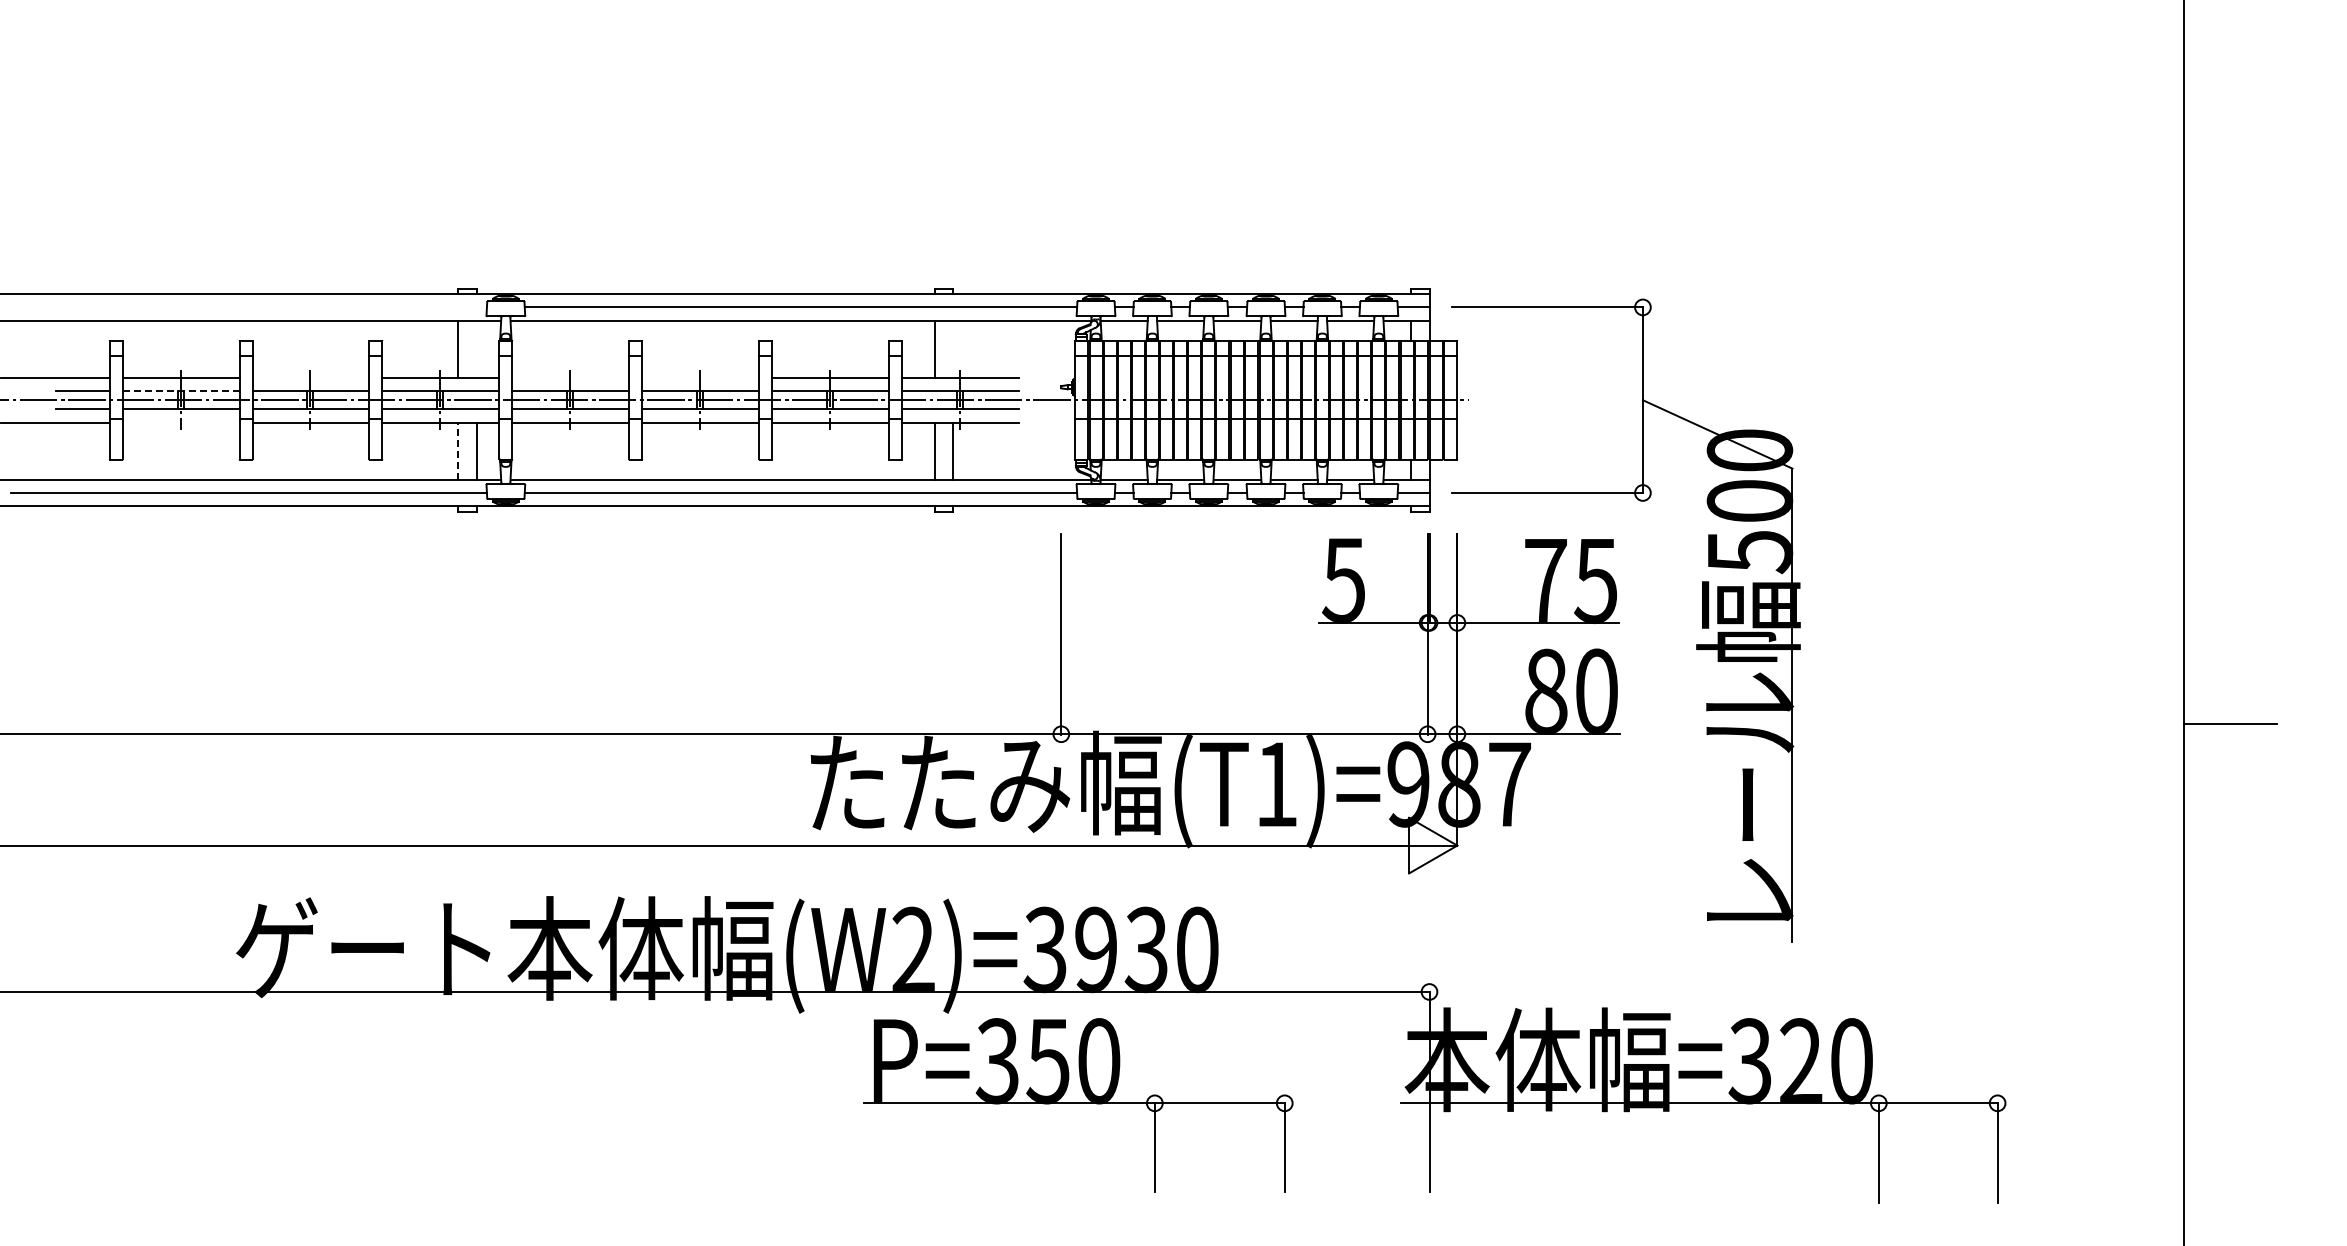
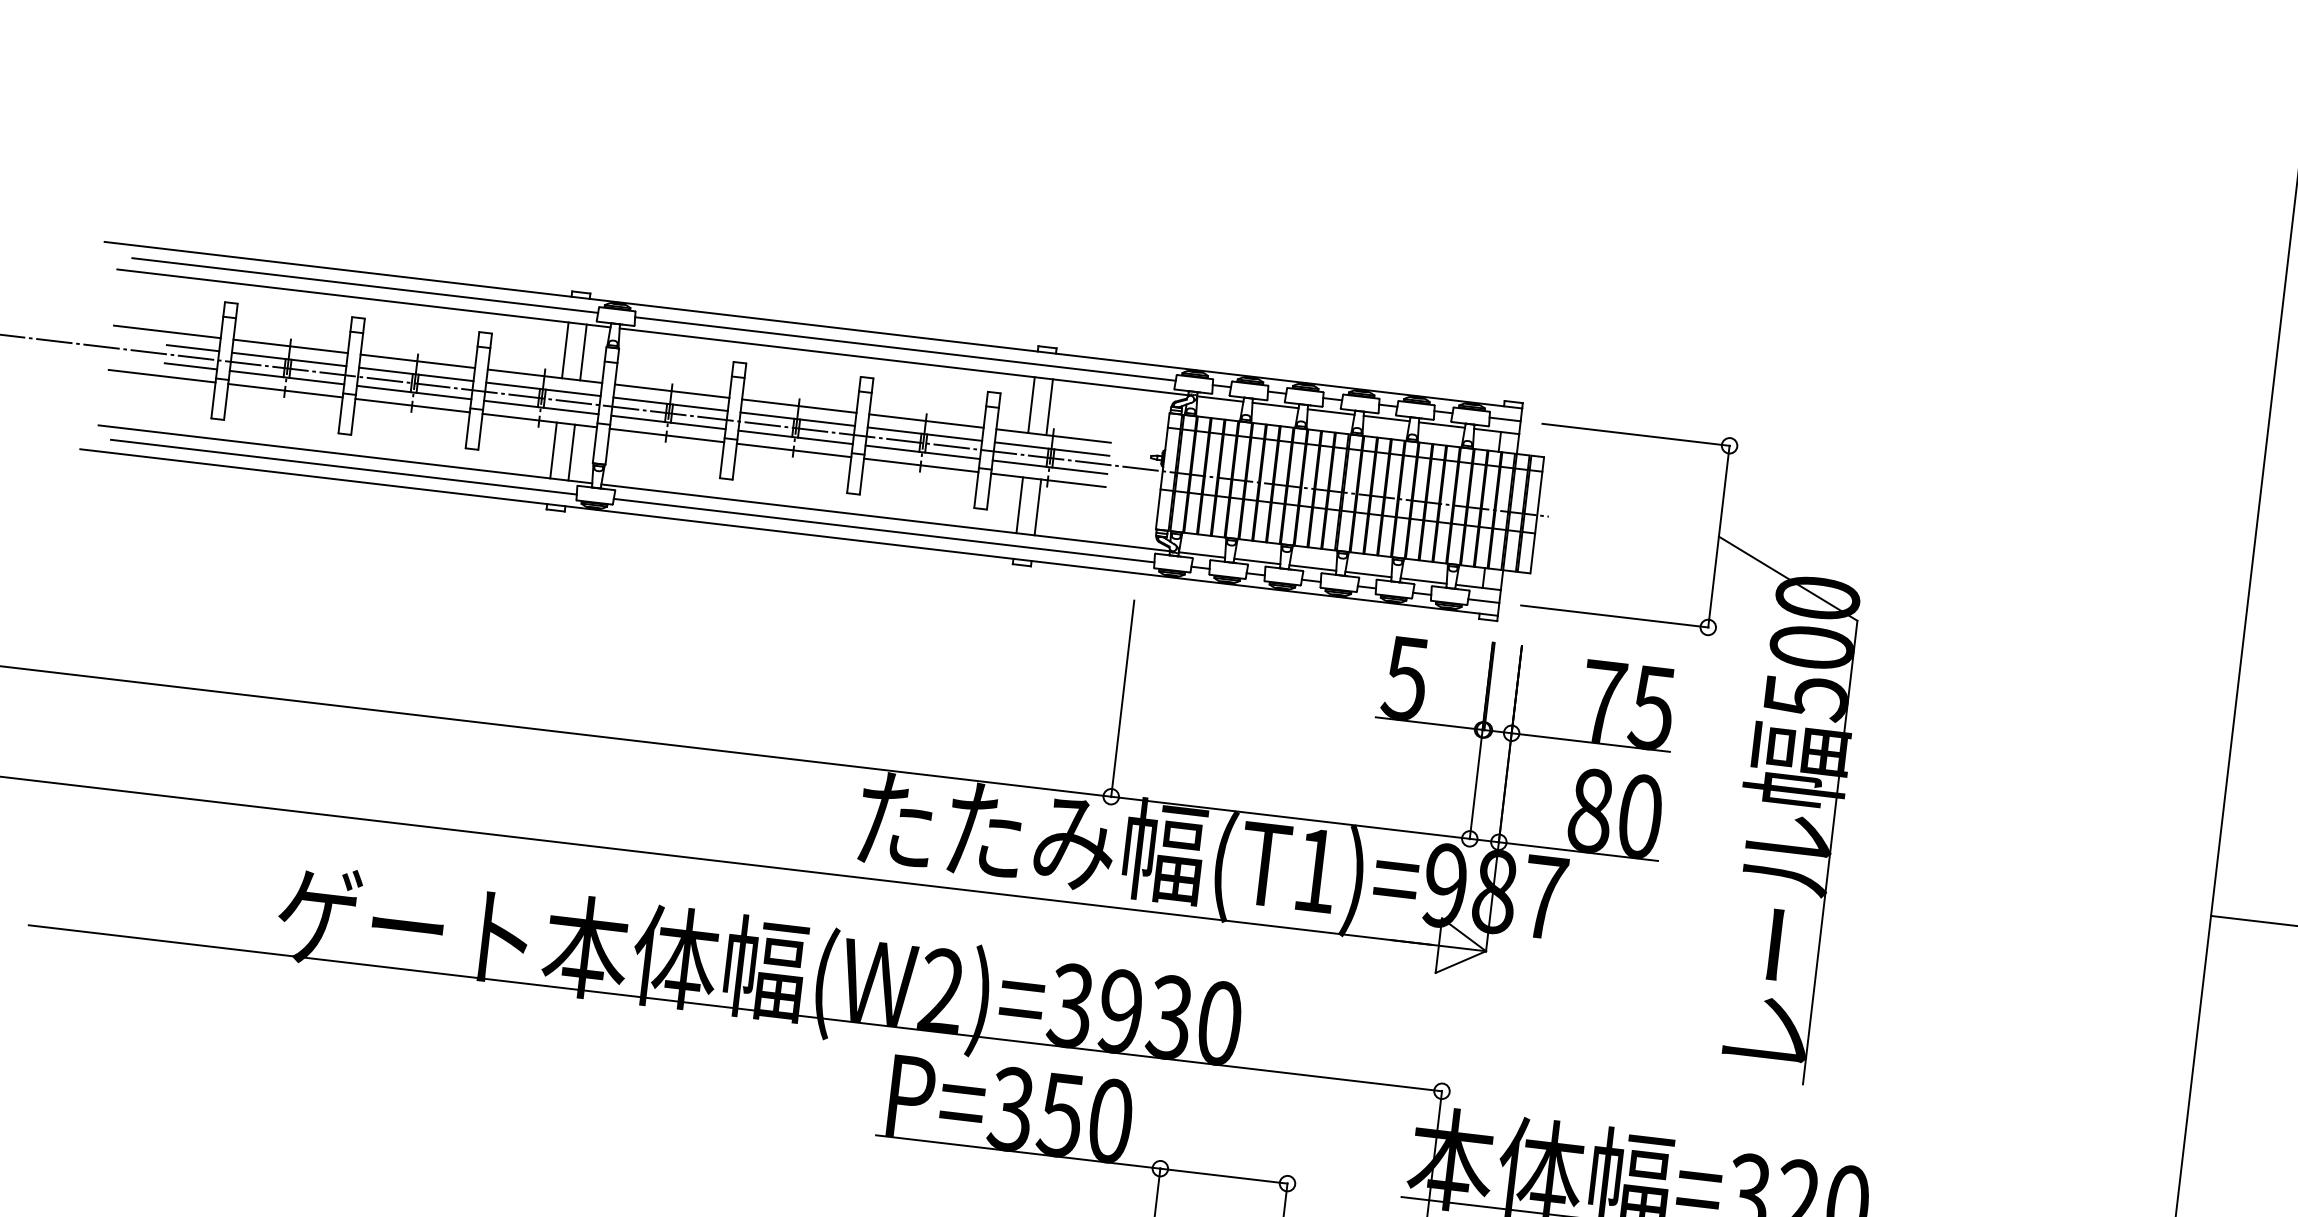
line: (248, 307) -> (364, 285), added
line: (476, 348) -> (583, 351), added
line: (953, 348) -> (1050, 406), added
line: (310, 377) -> (417, 361), added
line: (570, 377) -> (671, 391), added
line: (700, 377) -> (799, 406), added
line: (180, 390) -> (288, 358), dashed -> solid
line: (180, 422) -> (284, 390), added
line: (458, 451) -> (553, 450), dashed -> solid

